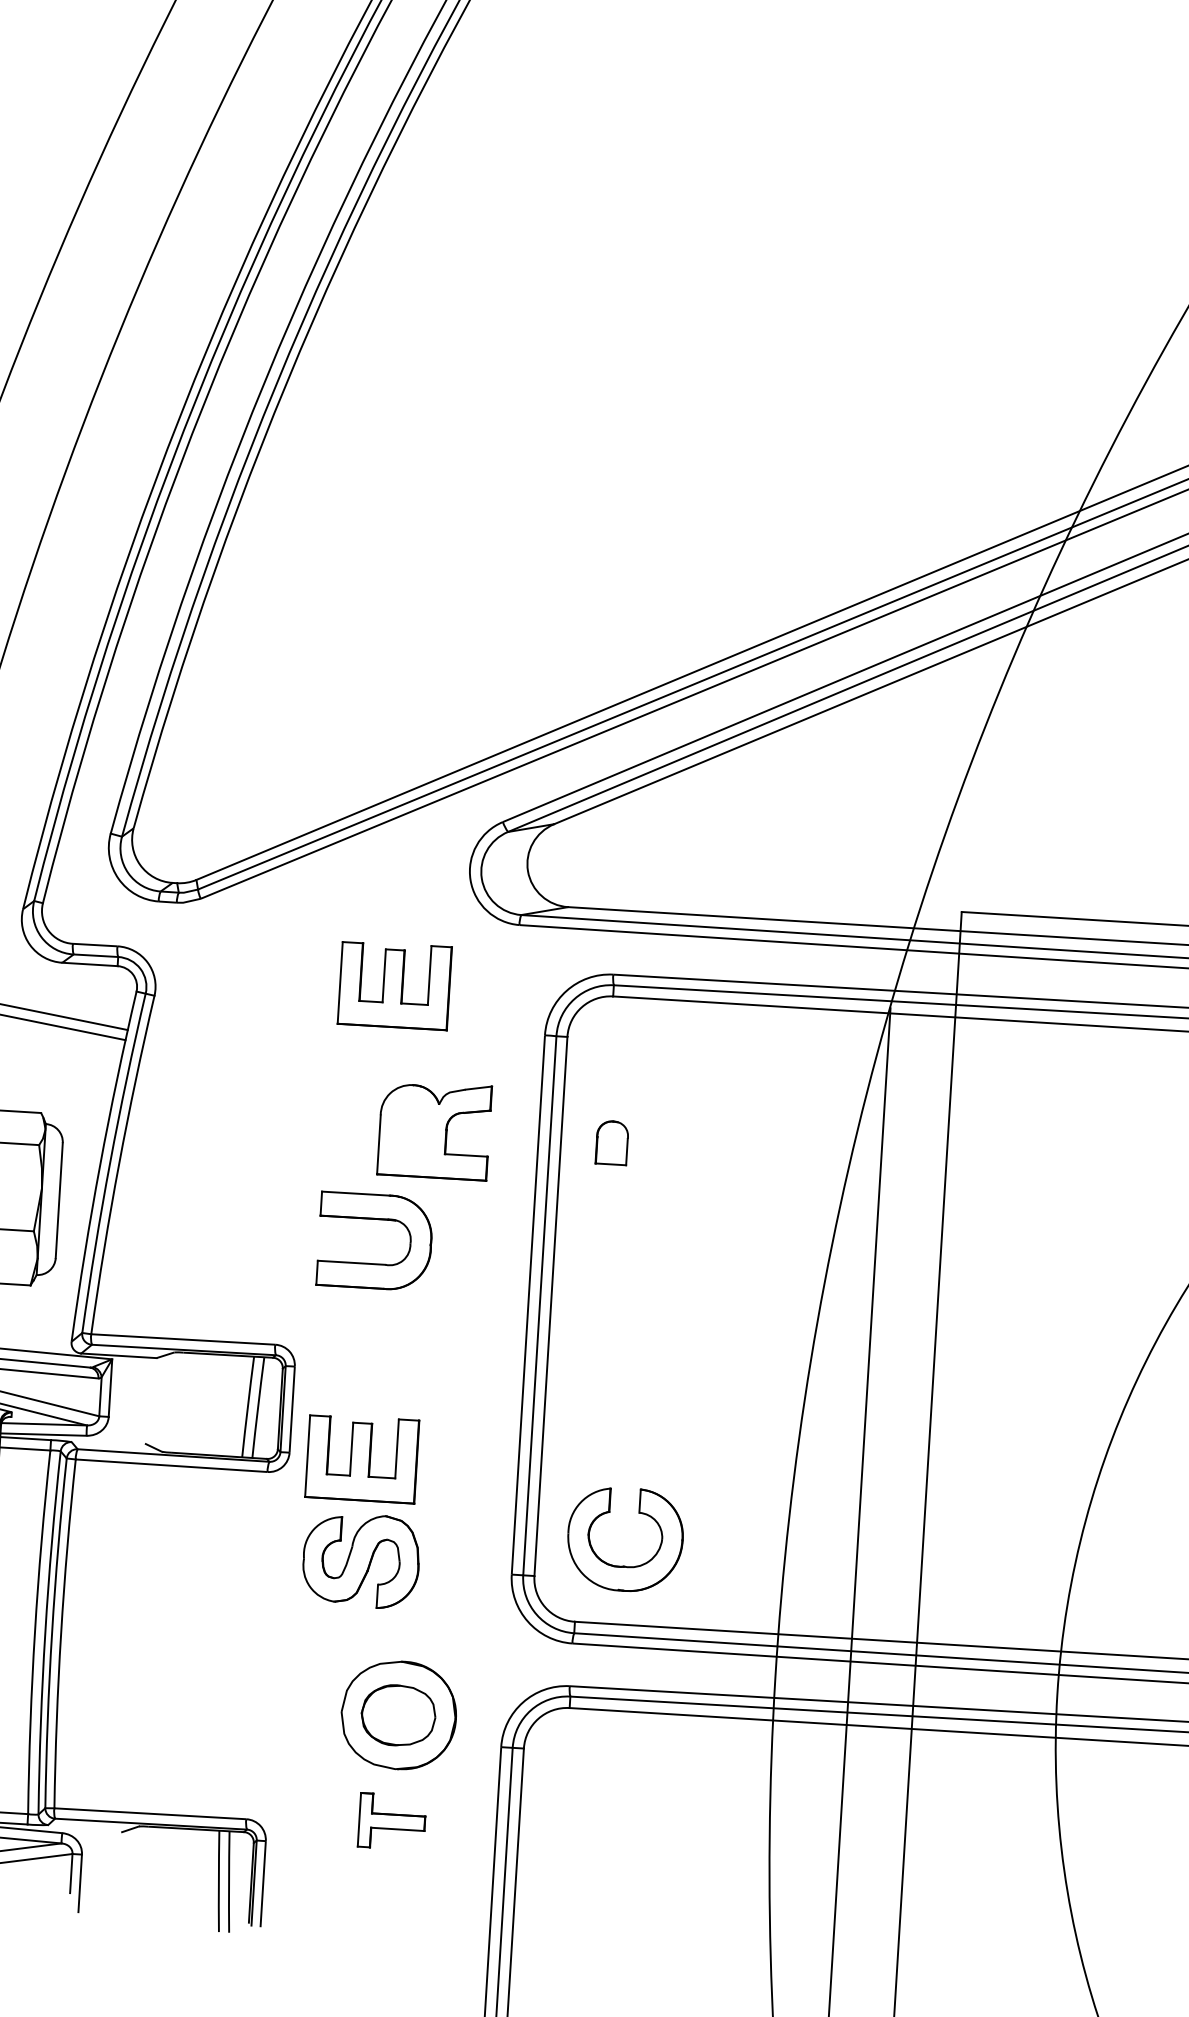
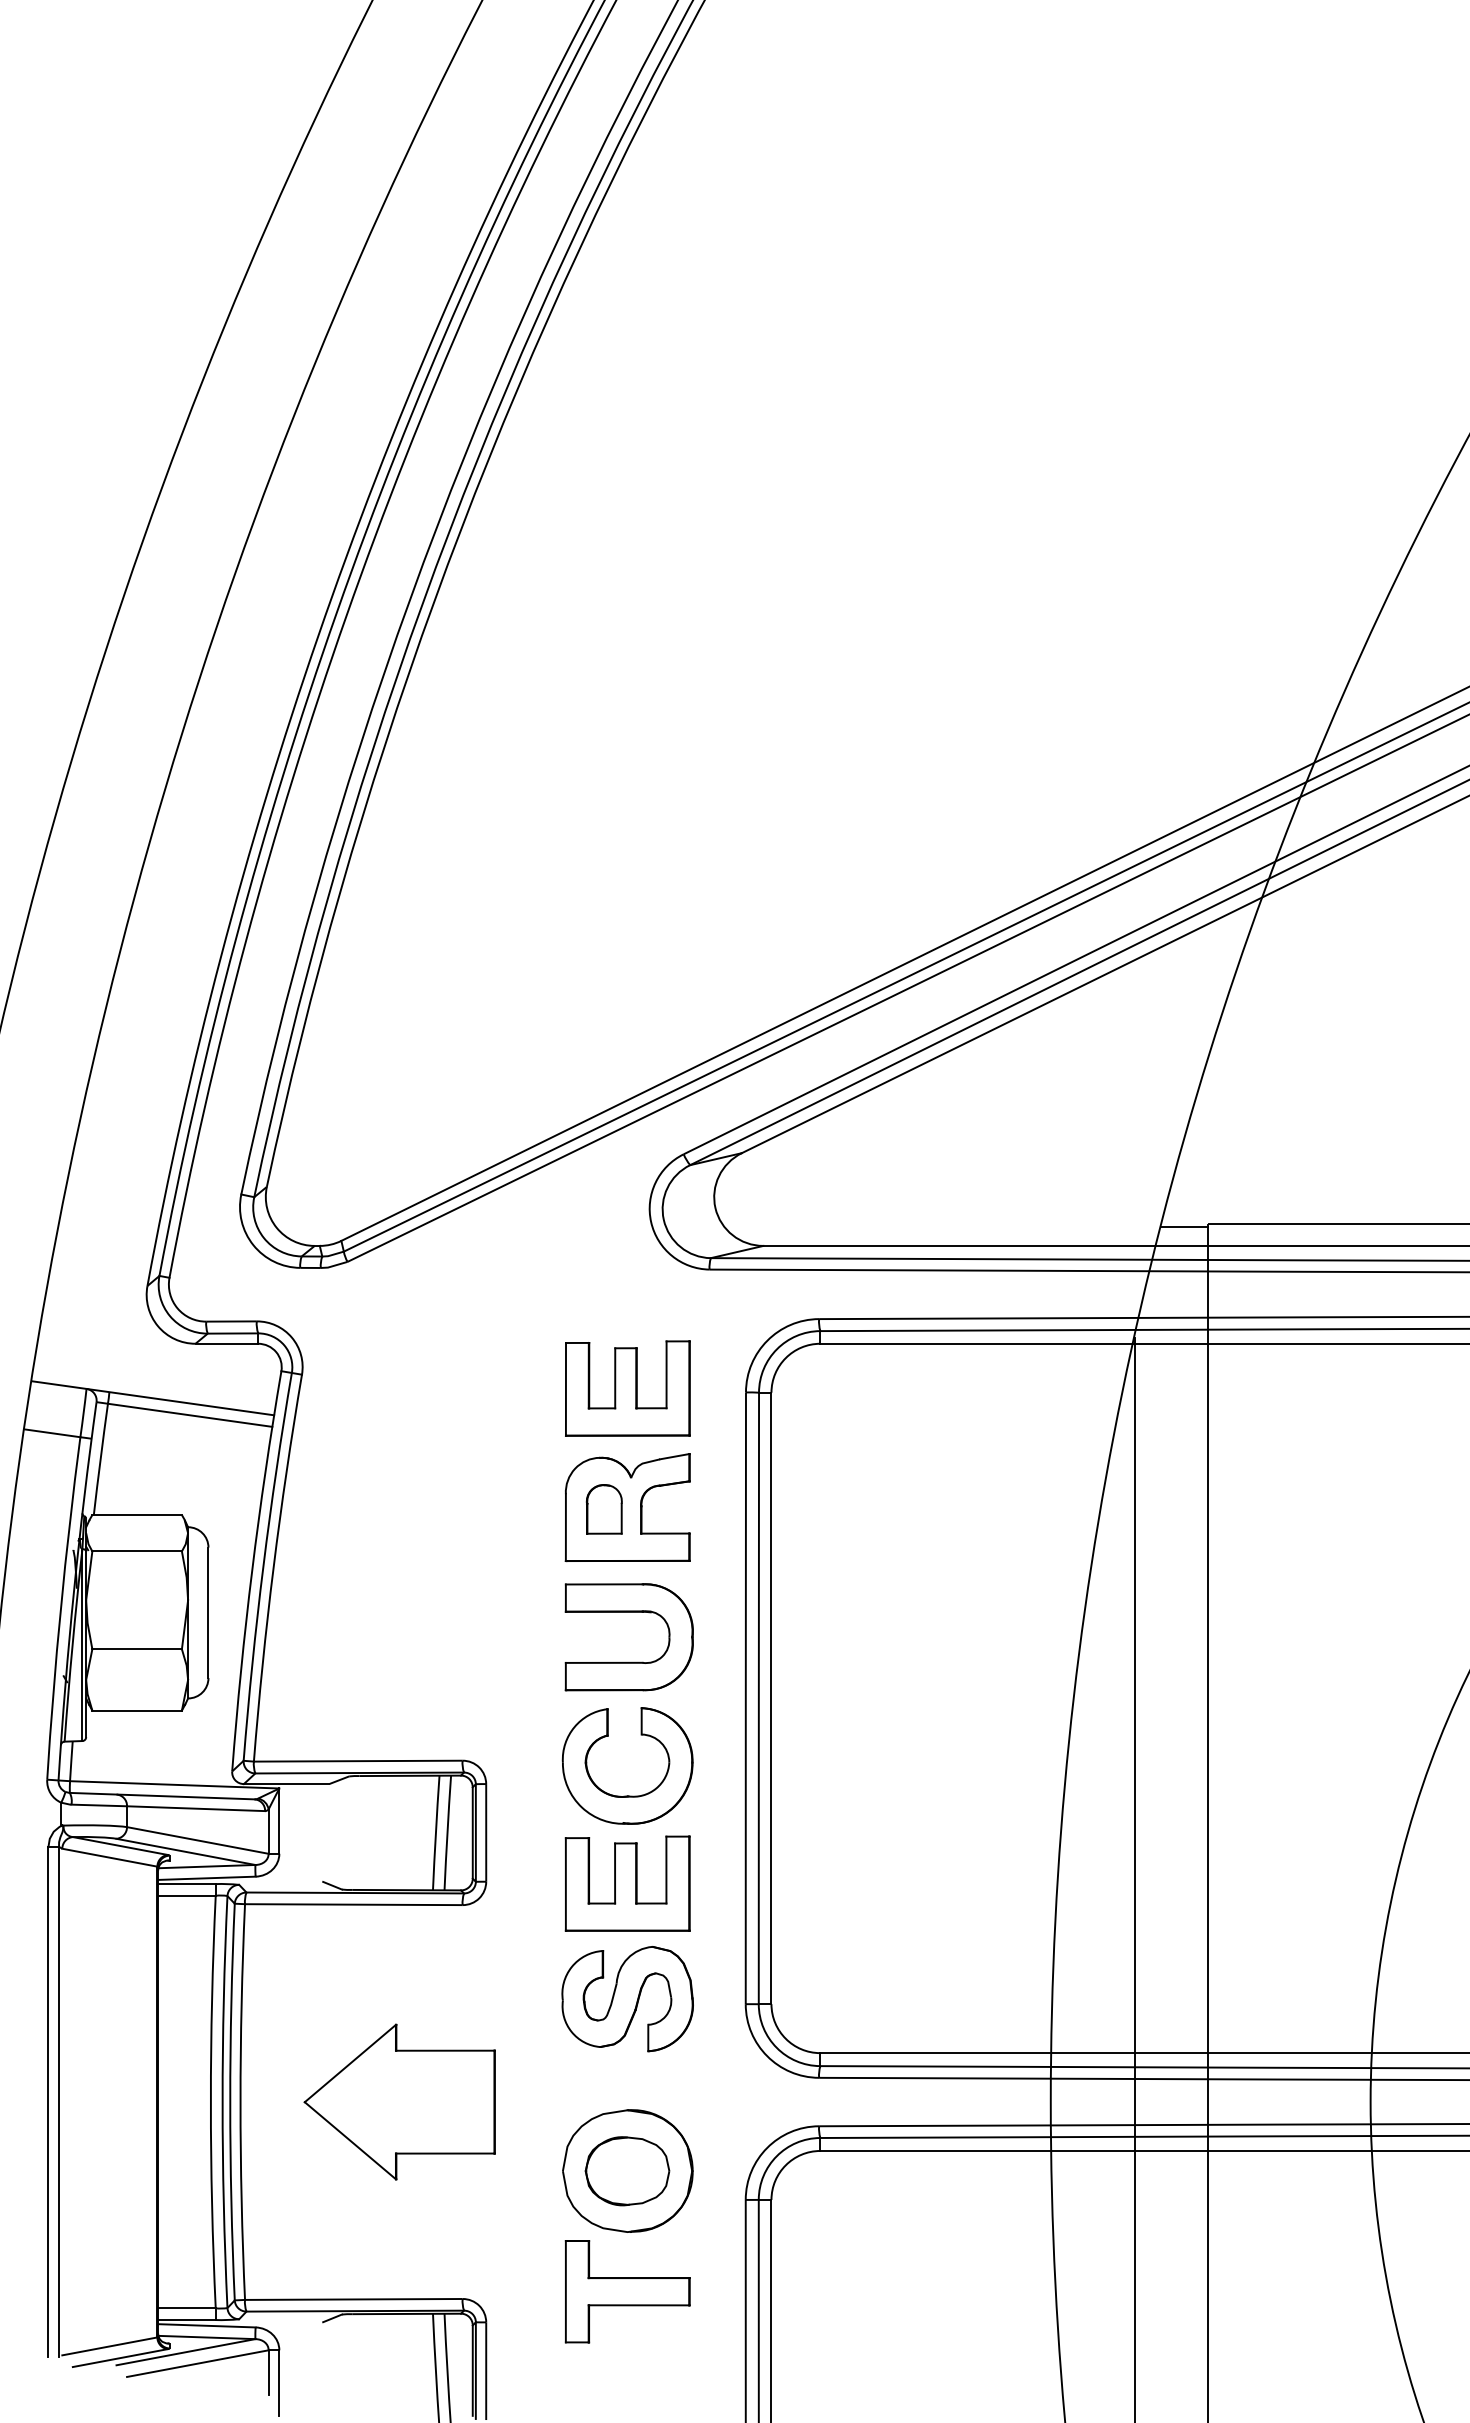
line: (940, 913) -> (1184, 1227), added
part: (394, 985) -> (627, 1388), moved
part: (611, 1142) -> (603, 1509), moved
part: (373, 1262) -> (628, 1661), moved
part: (362, 1458) -> (627, 1883), moved
part: (361, 1561) -> (627, 1999), moved
part: (623, 1565) -> (627, 1795), moved
part: (201, 1641) -> (399, 2101), added
part: (392, 1821) -> (627, 2291), size x1.67

